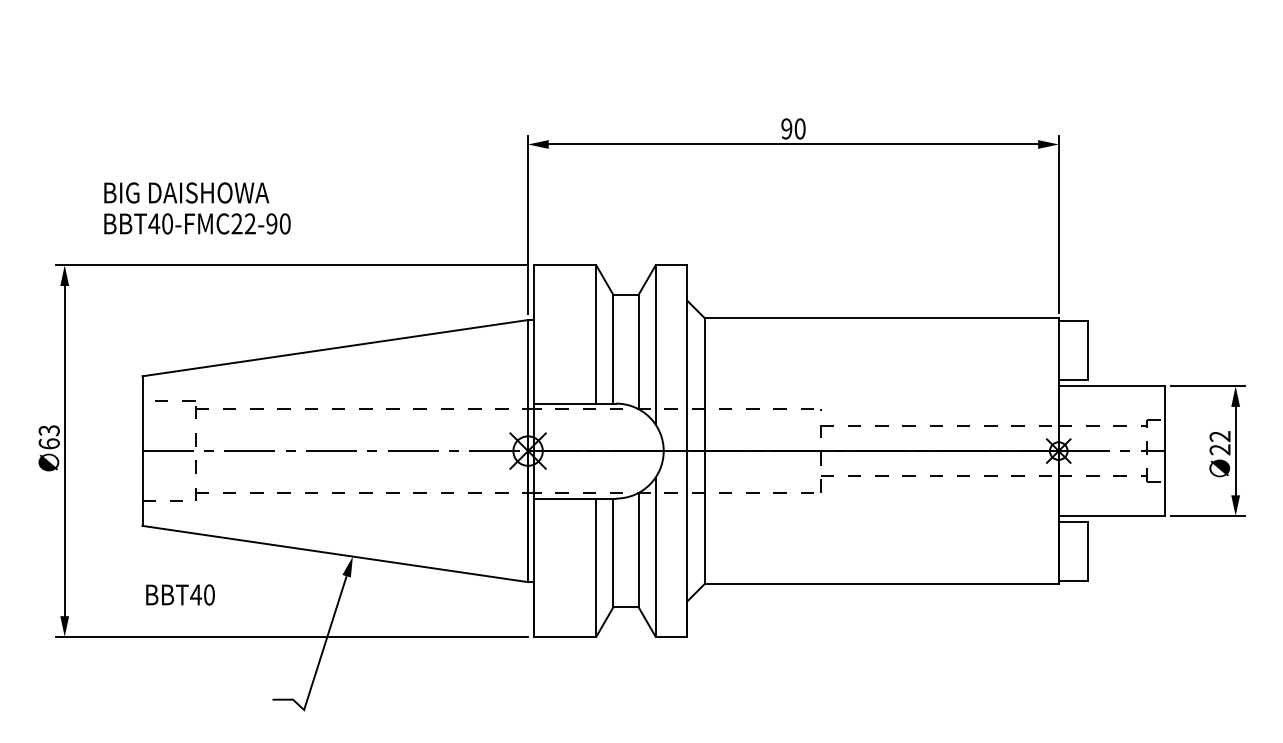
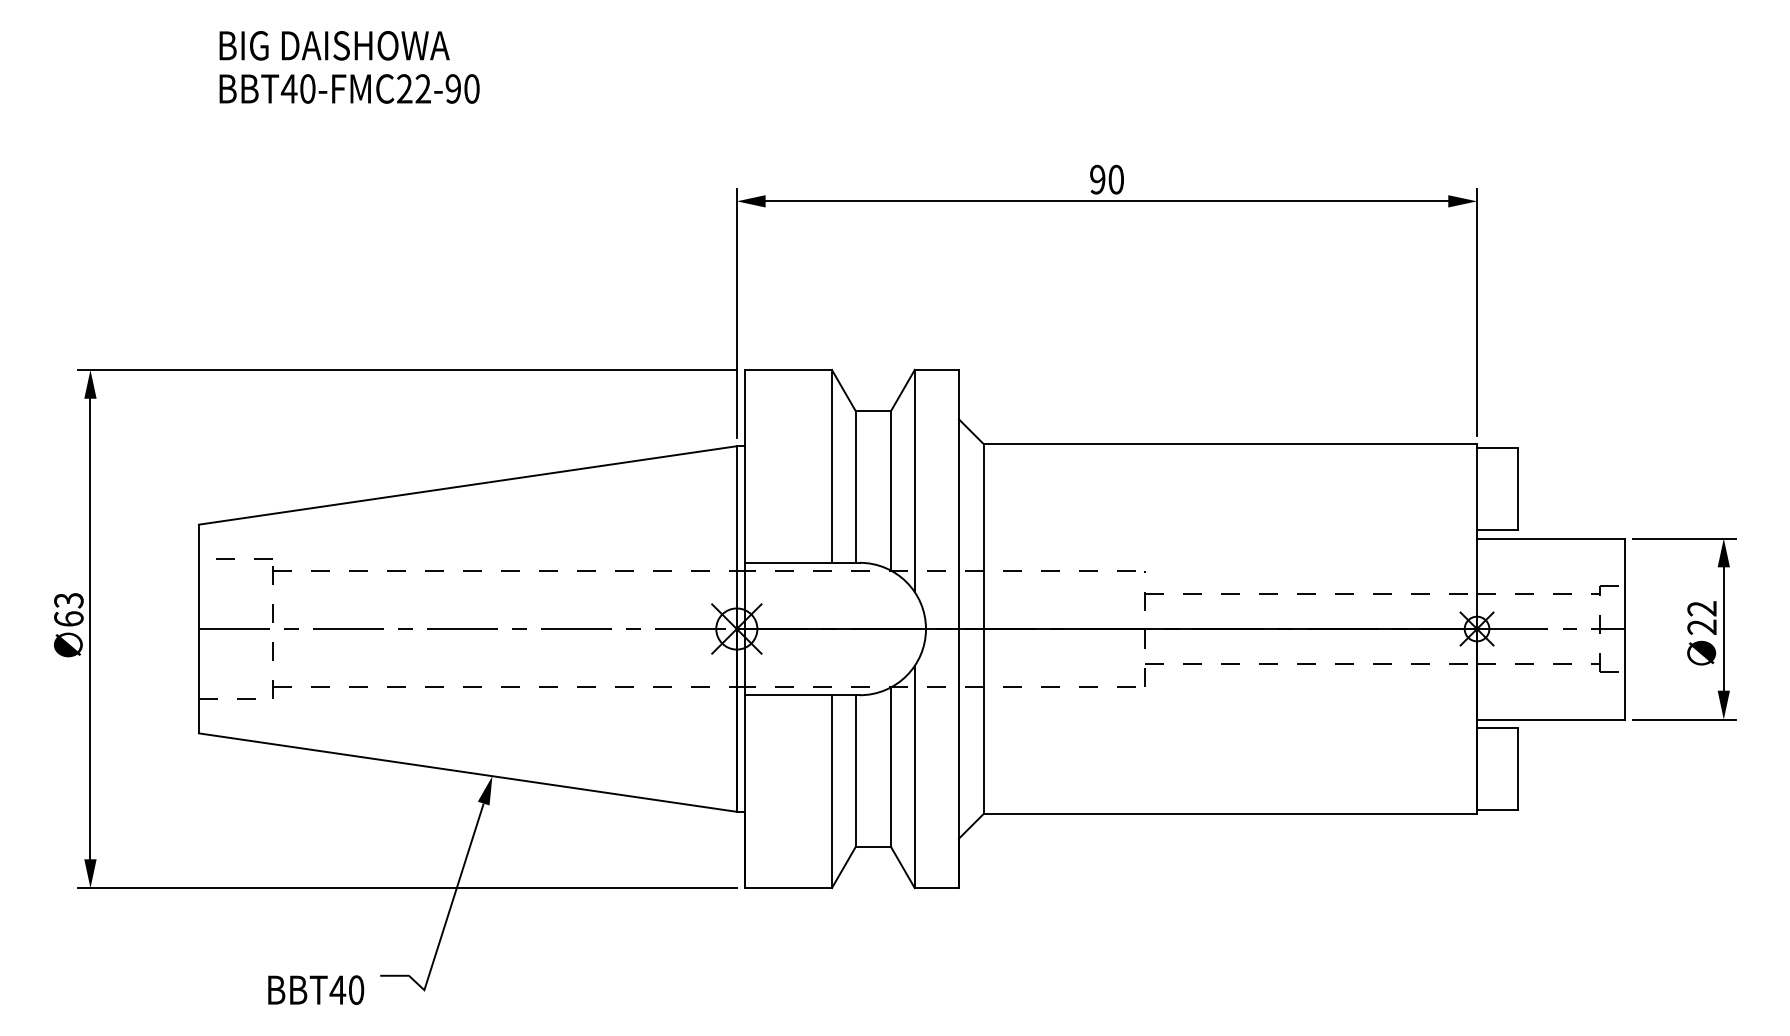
text: (197, 208) -> (349, 67), moved
text: (180, 594) -> (316, 989), moved

